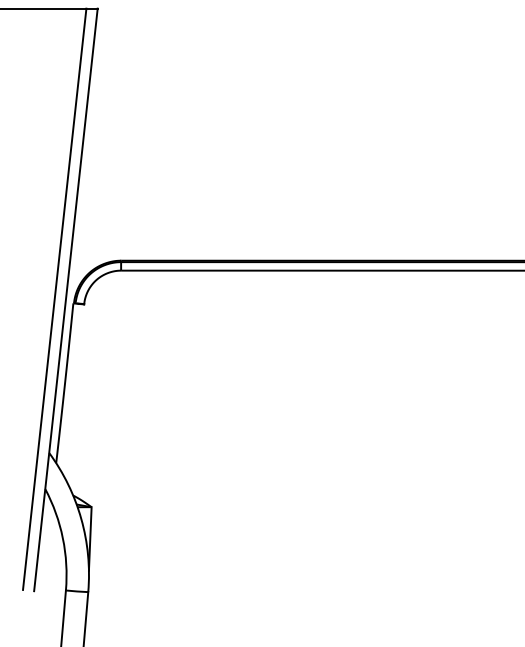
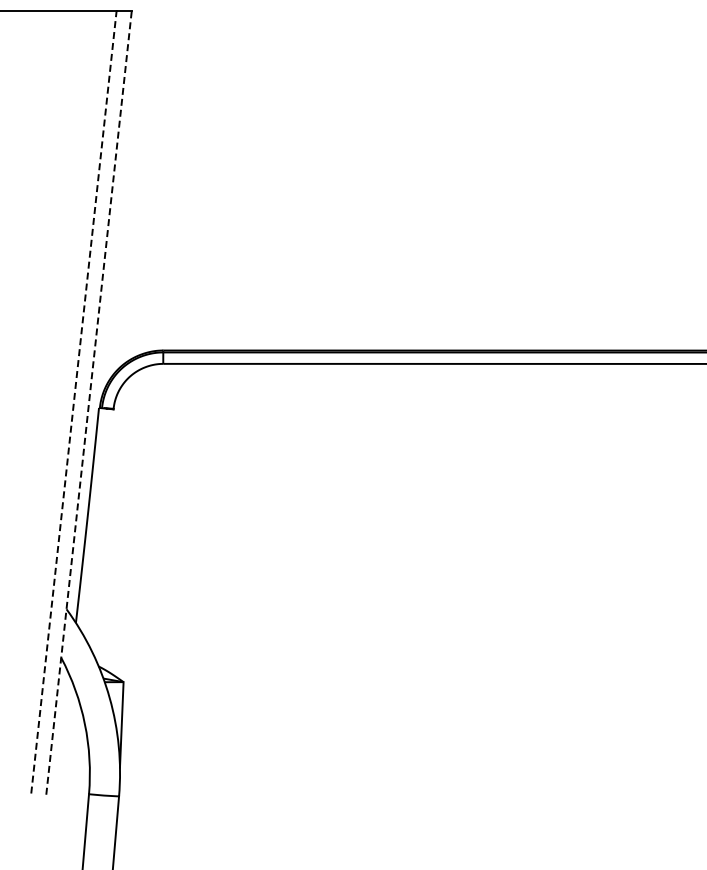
line: (54, 298) -> (73, 401), solid -> dashed
line: (65, 300) -> (88, 403), solid -> dashed

